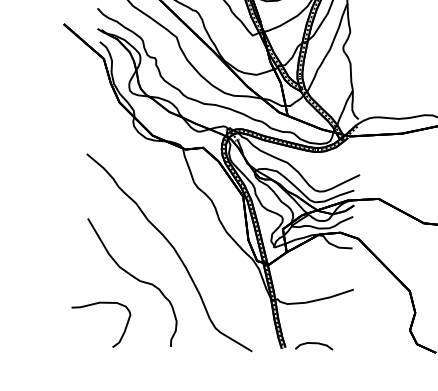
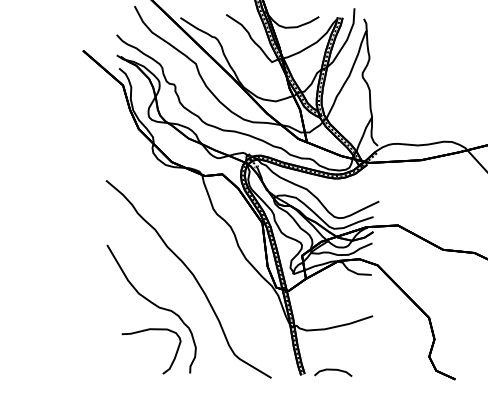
curve: (95, 304) -> (145, 331), moved

